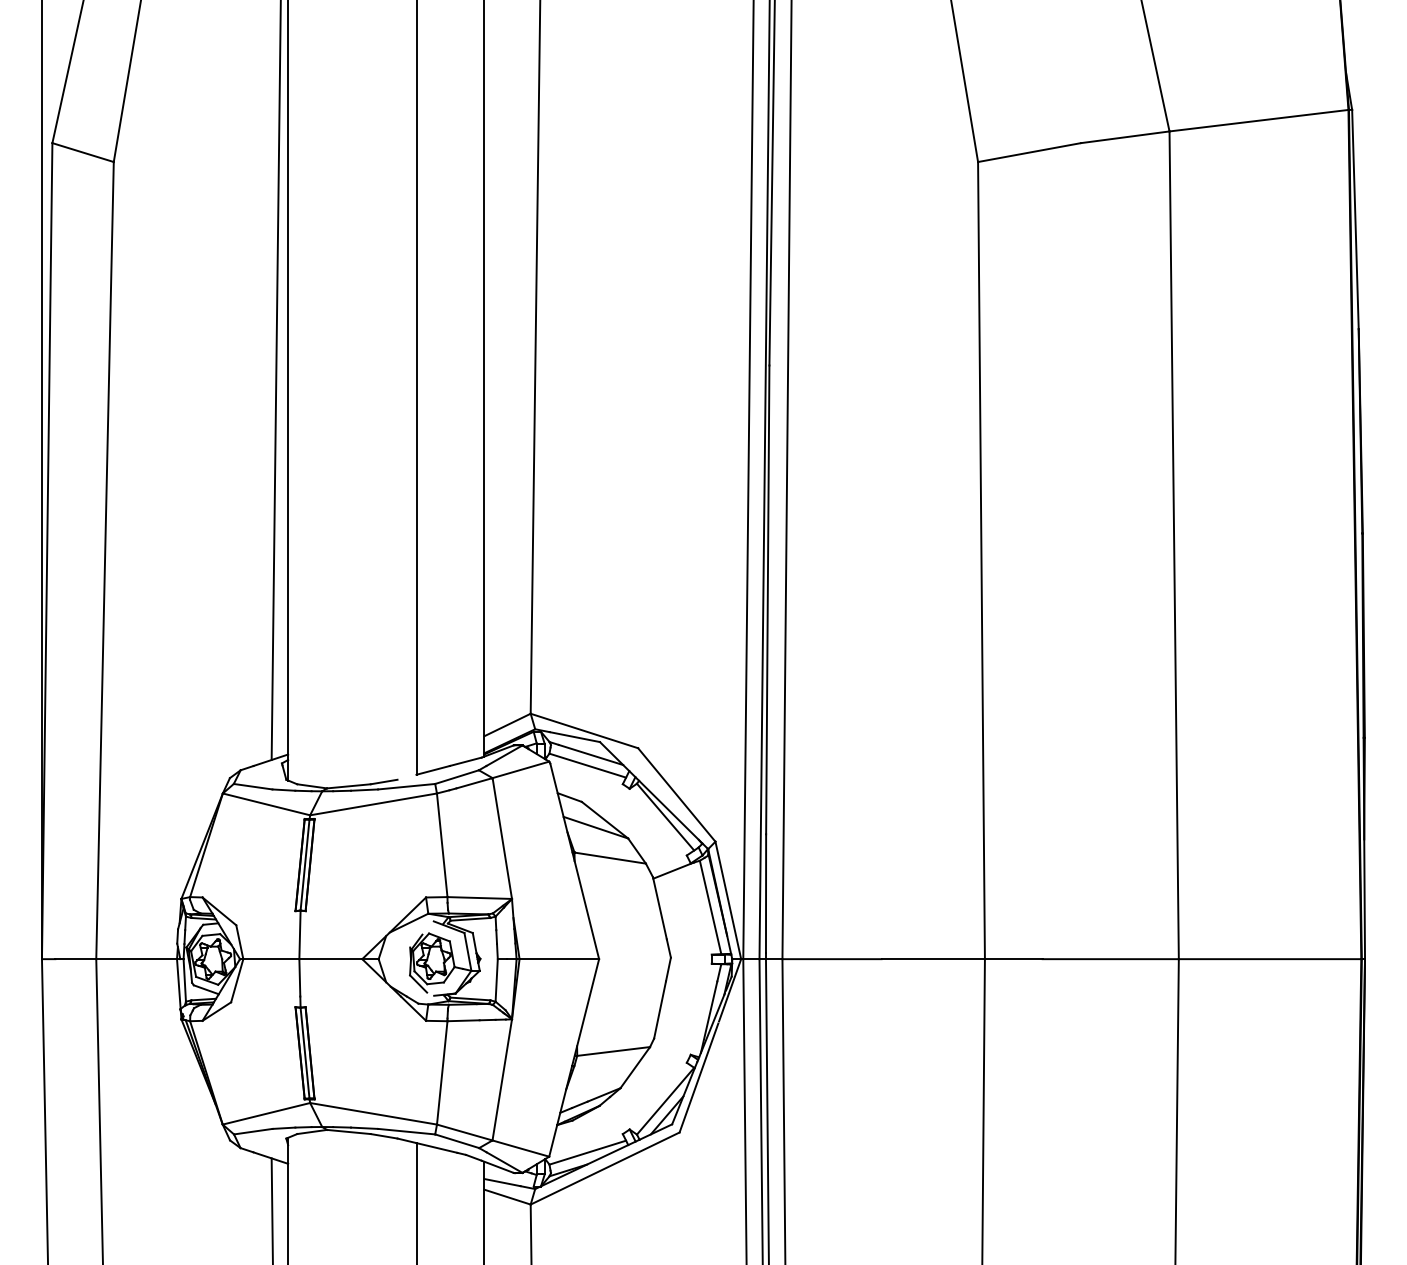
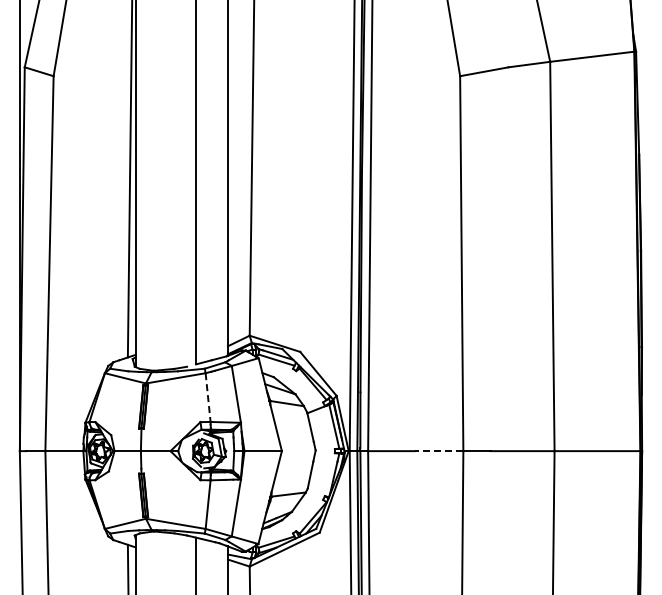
line: (443, 847) -> (208, 398), solid -> dashed
line: (932, 959) -> (438, 451), solid -> dashed

